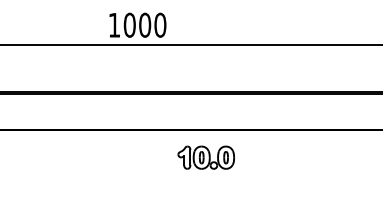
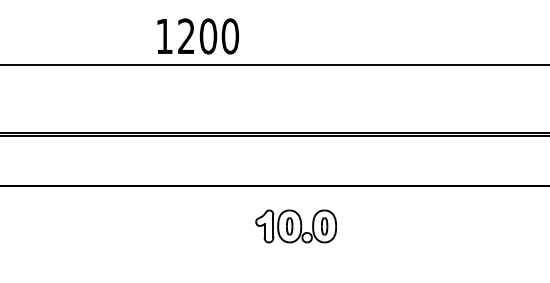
text: (129, 24) -> (186, 35), 1000 -> 1200

